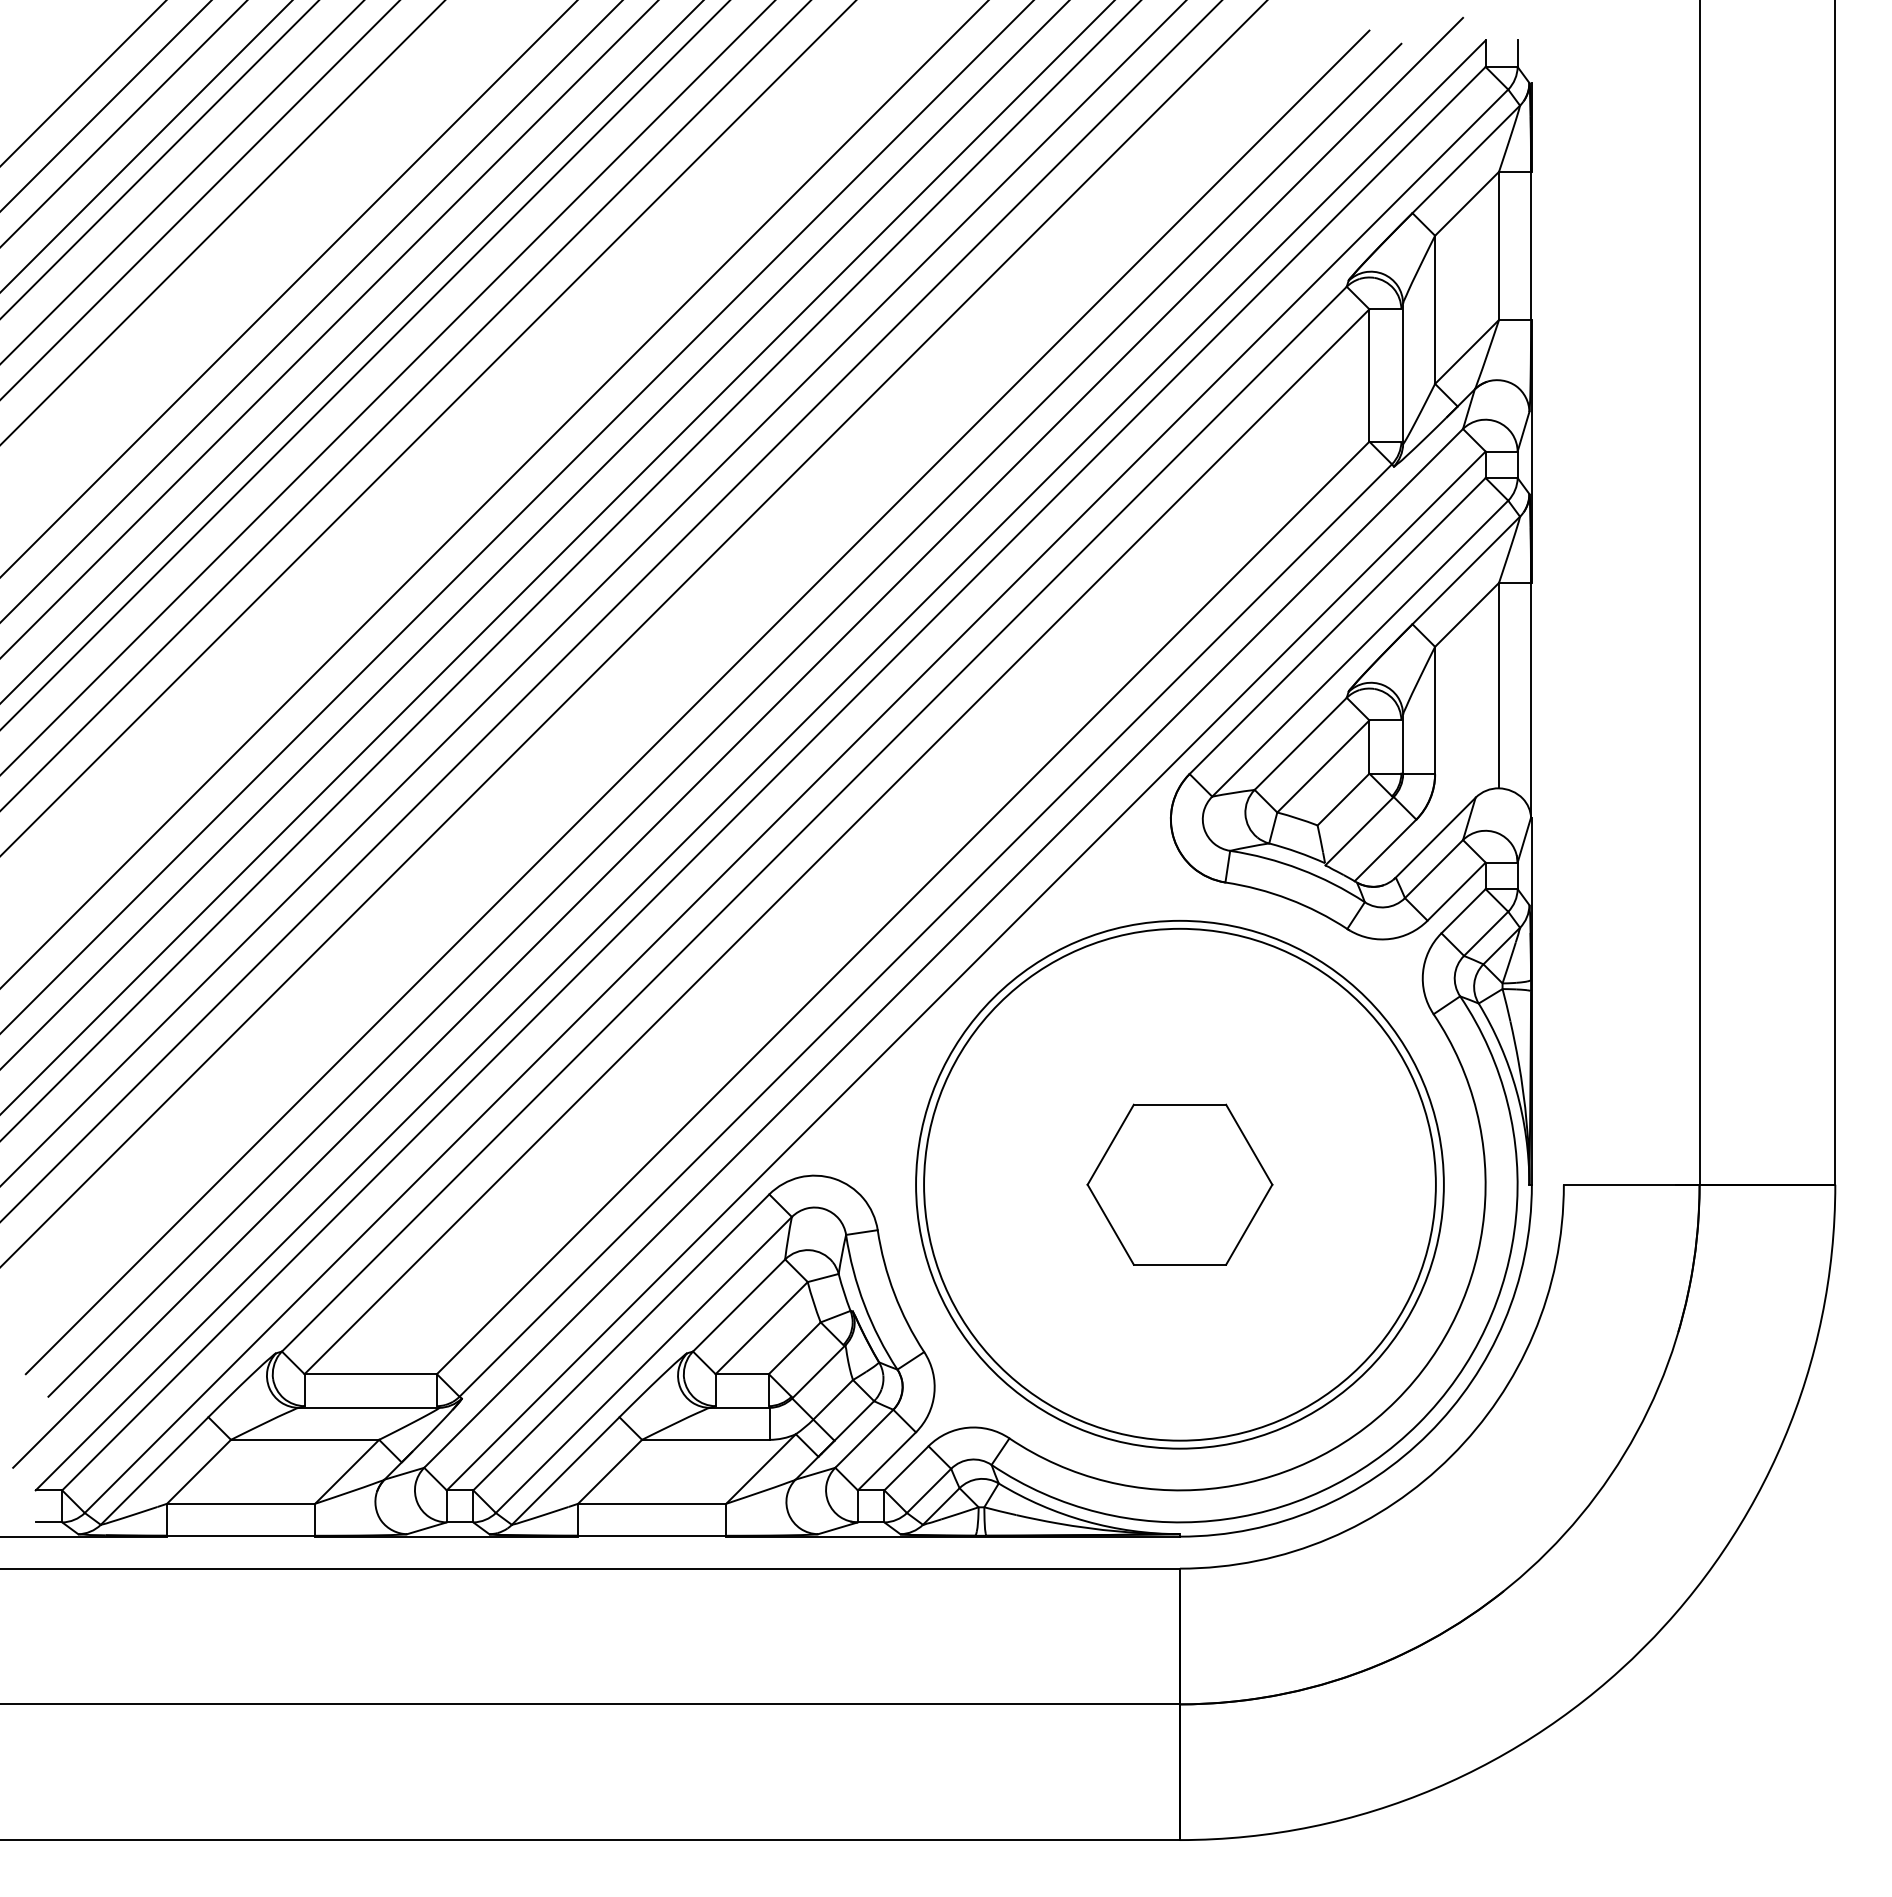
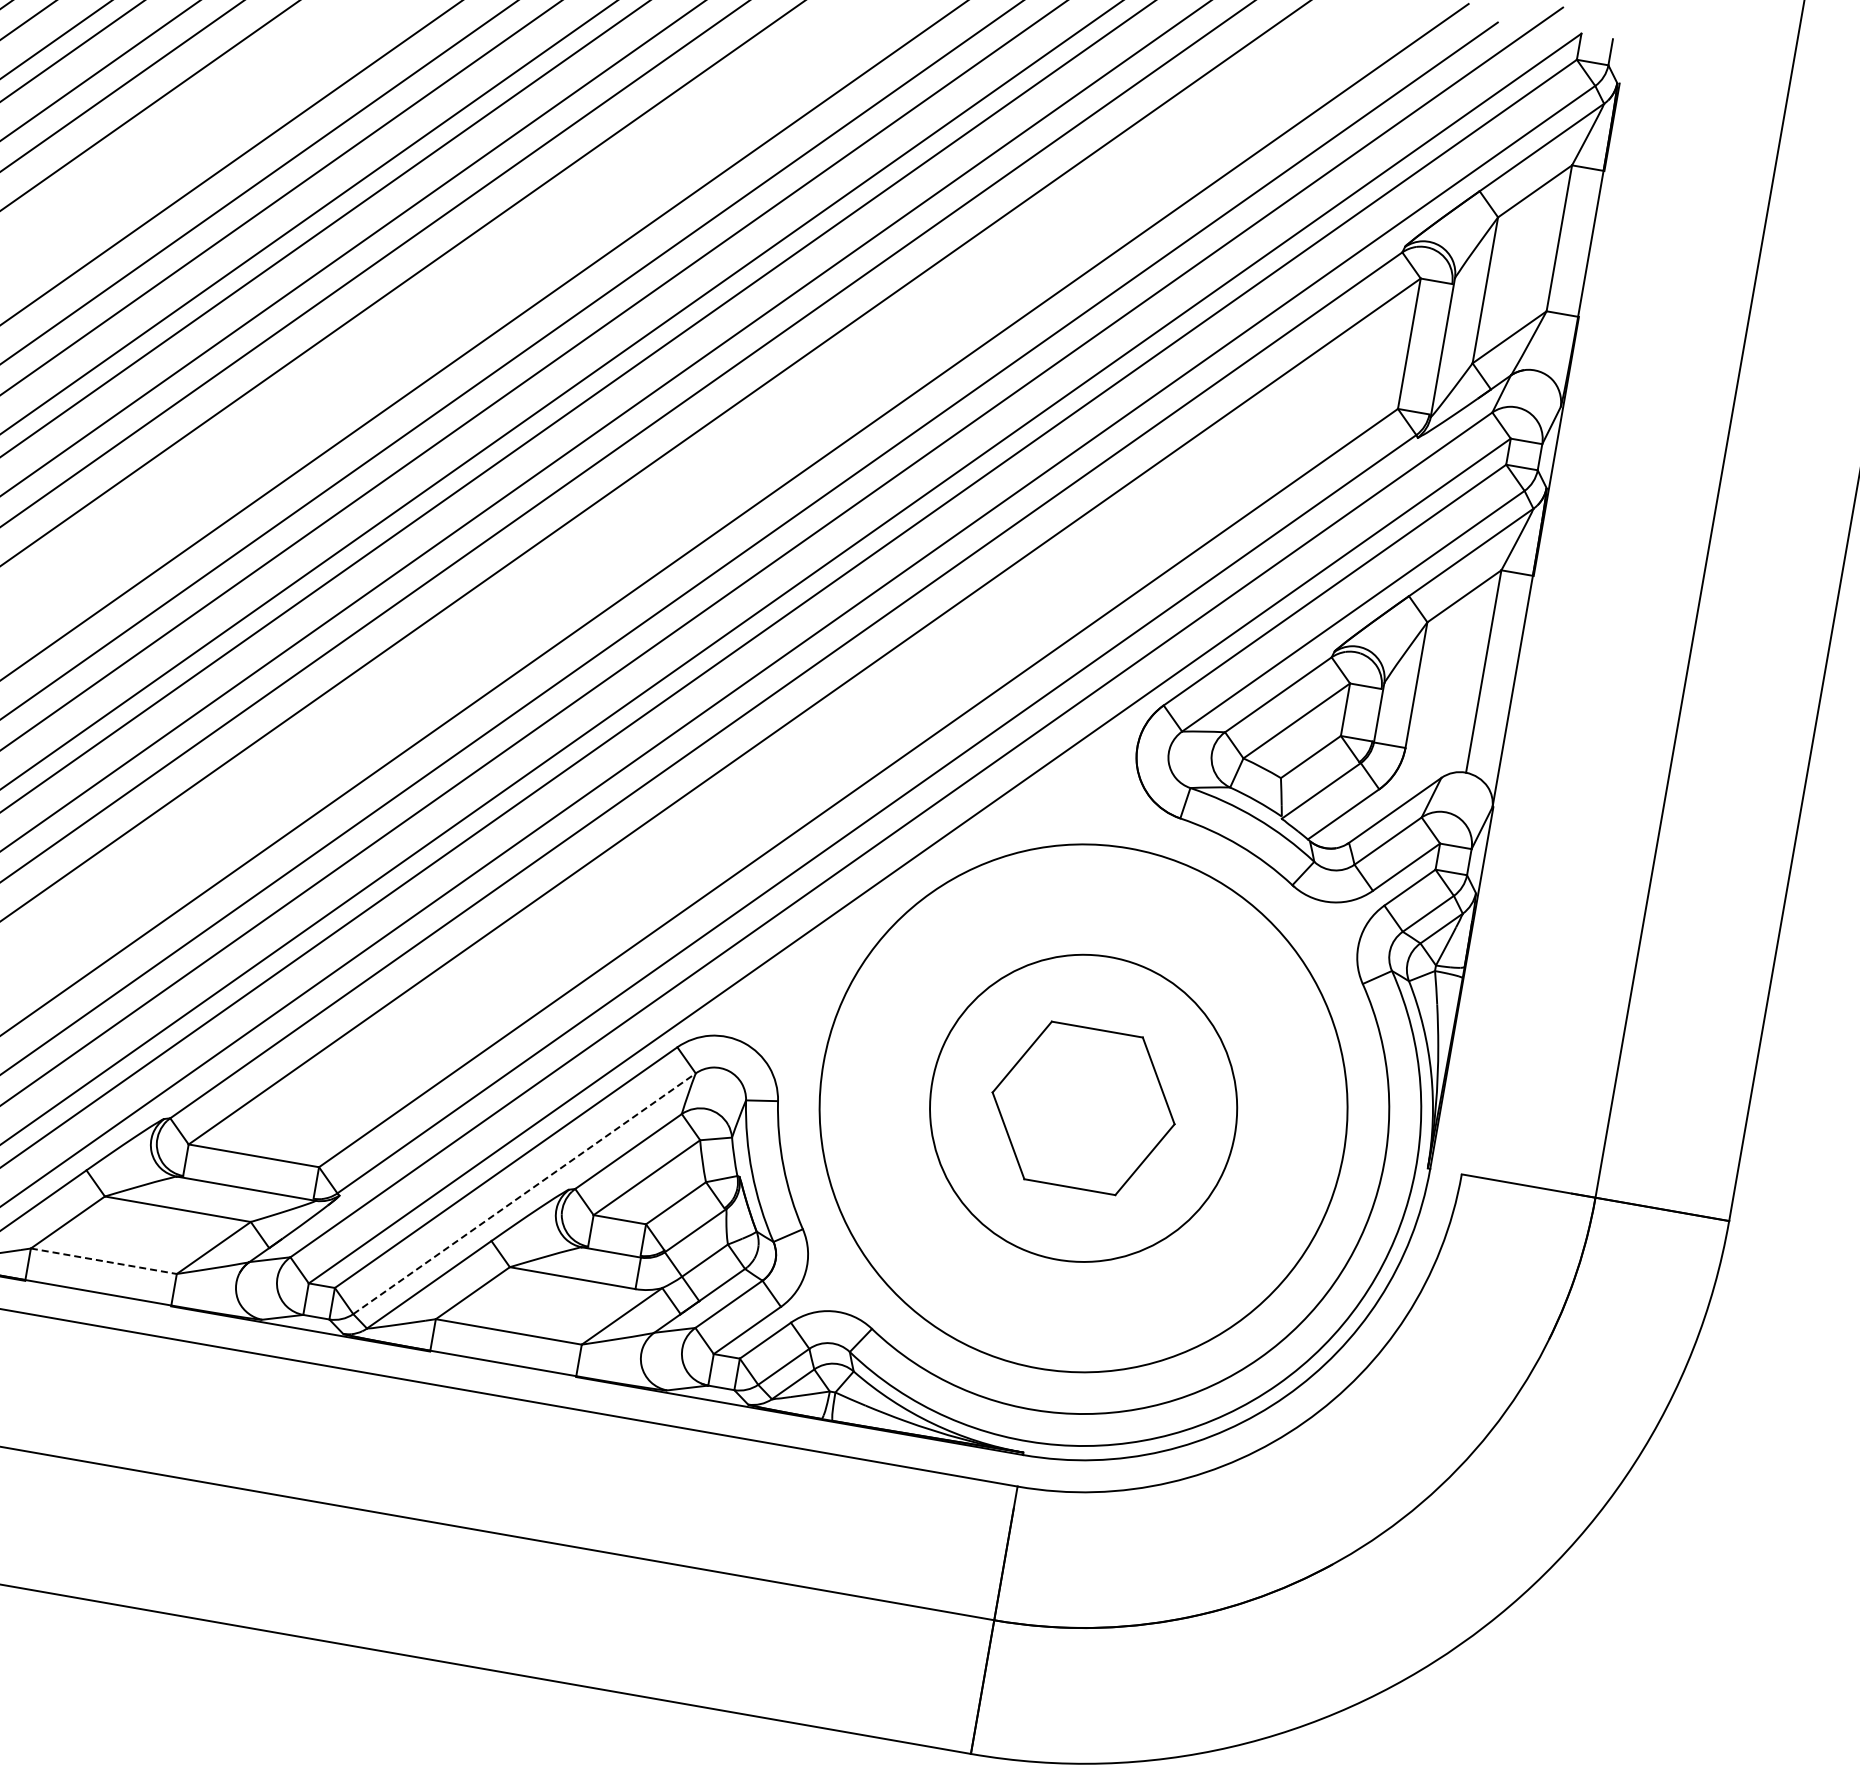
circle: (1179, 1184) -> (1083, 1108), size x0.6
line: (644, 1364) -> (525, 1193), solid -> dashed
line: (241, 1503) -> (104, 1261), solid -> dashed

